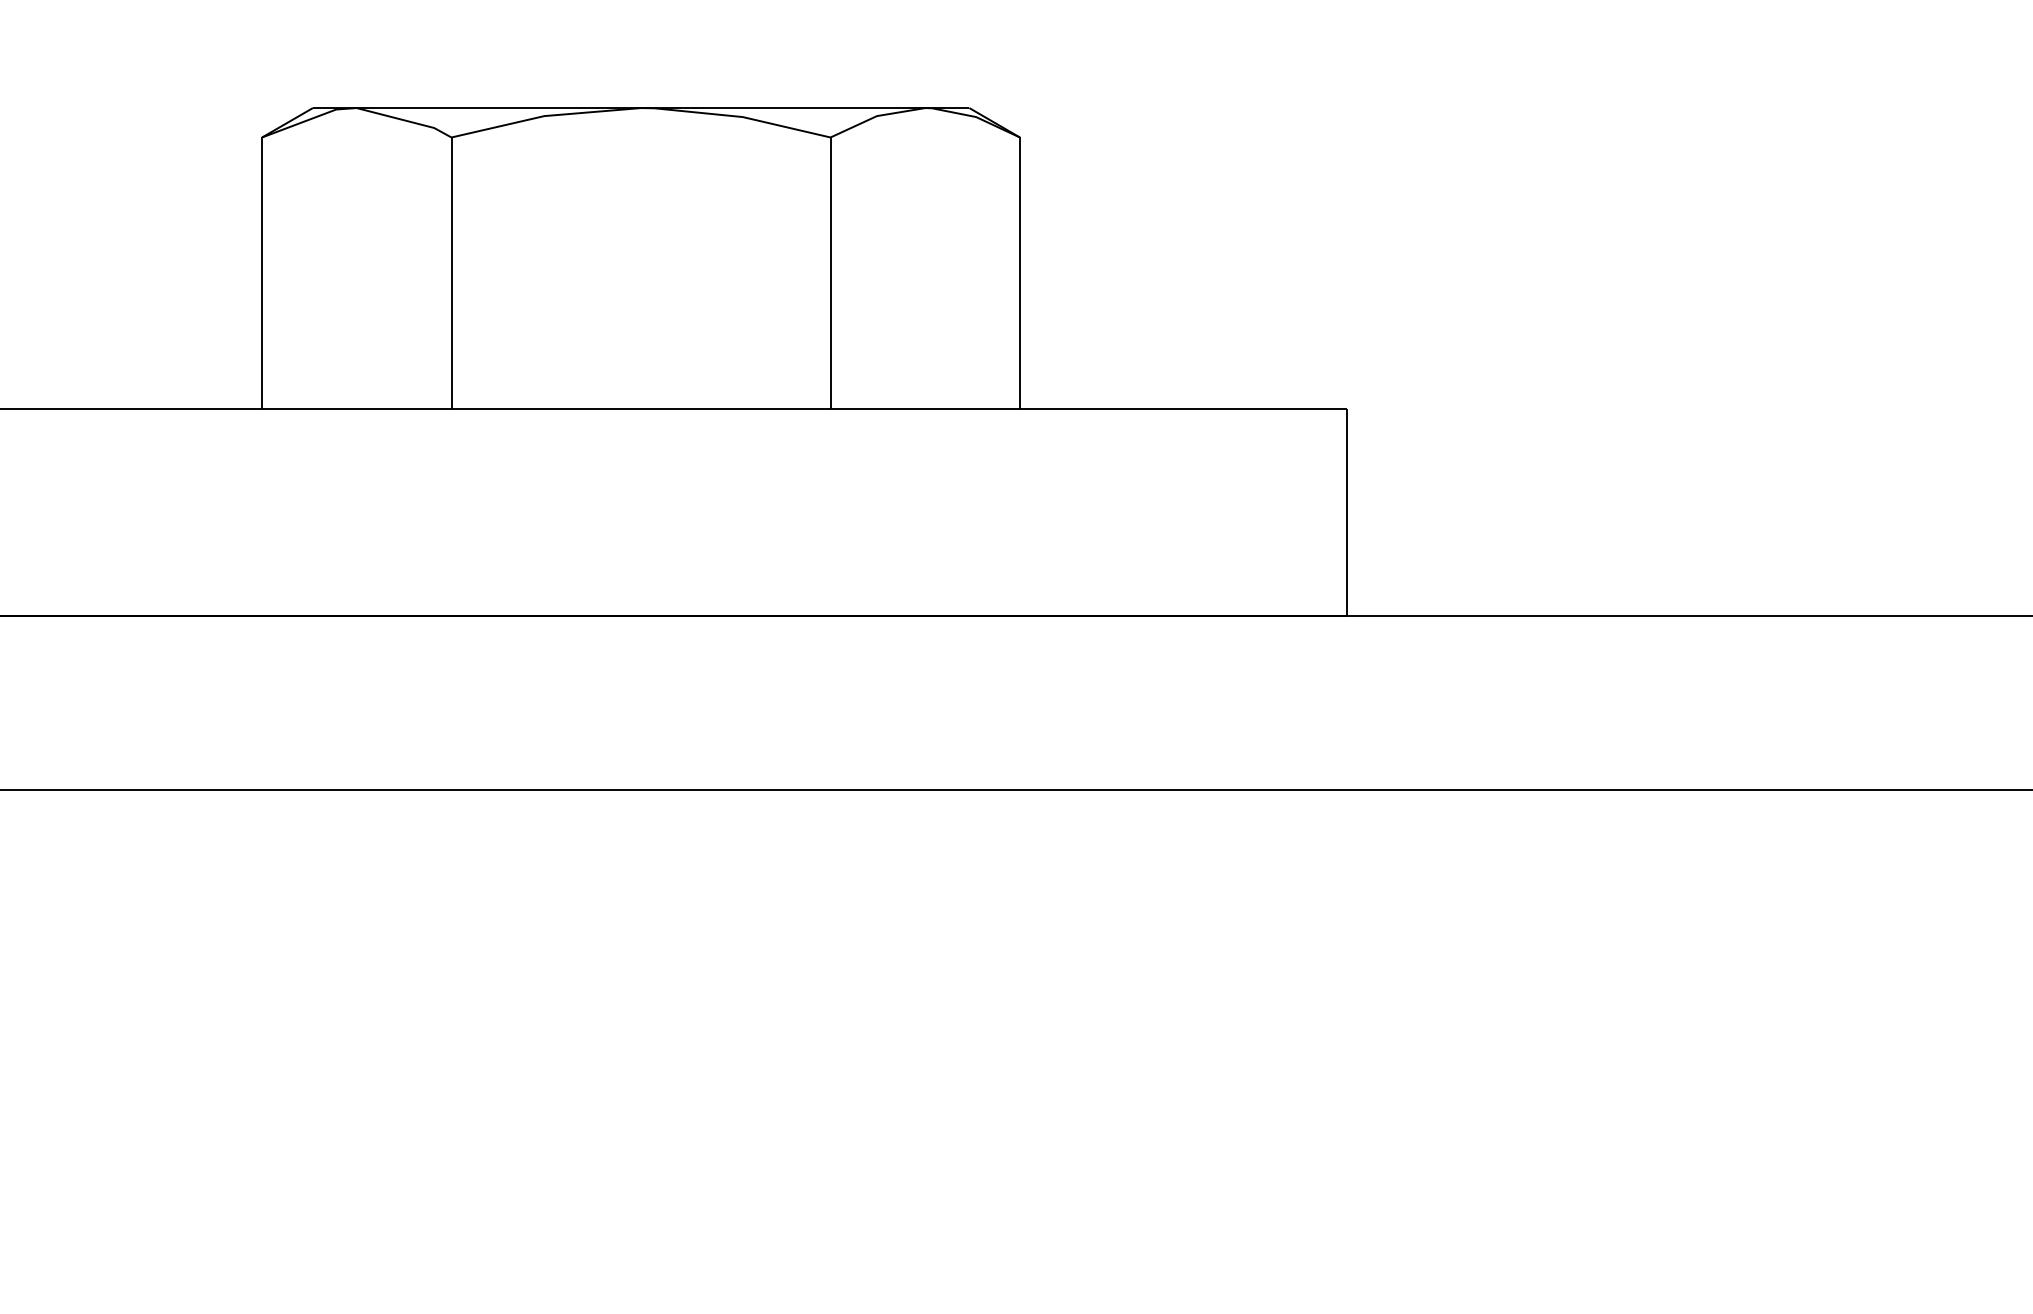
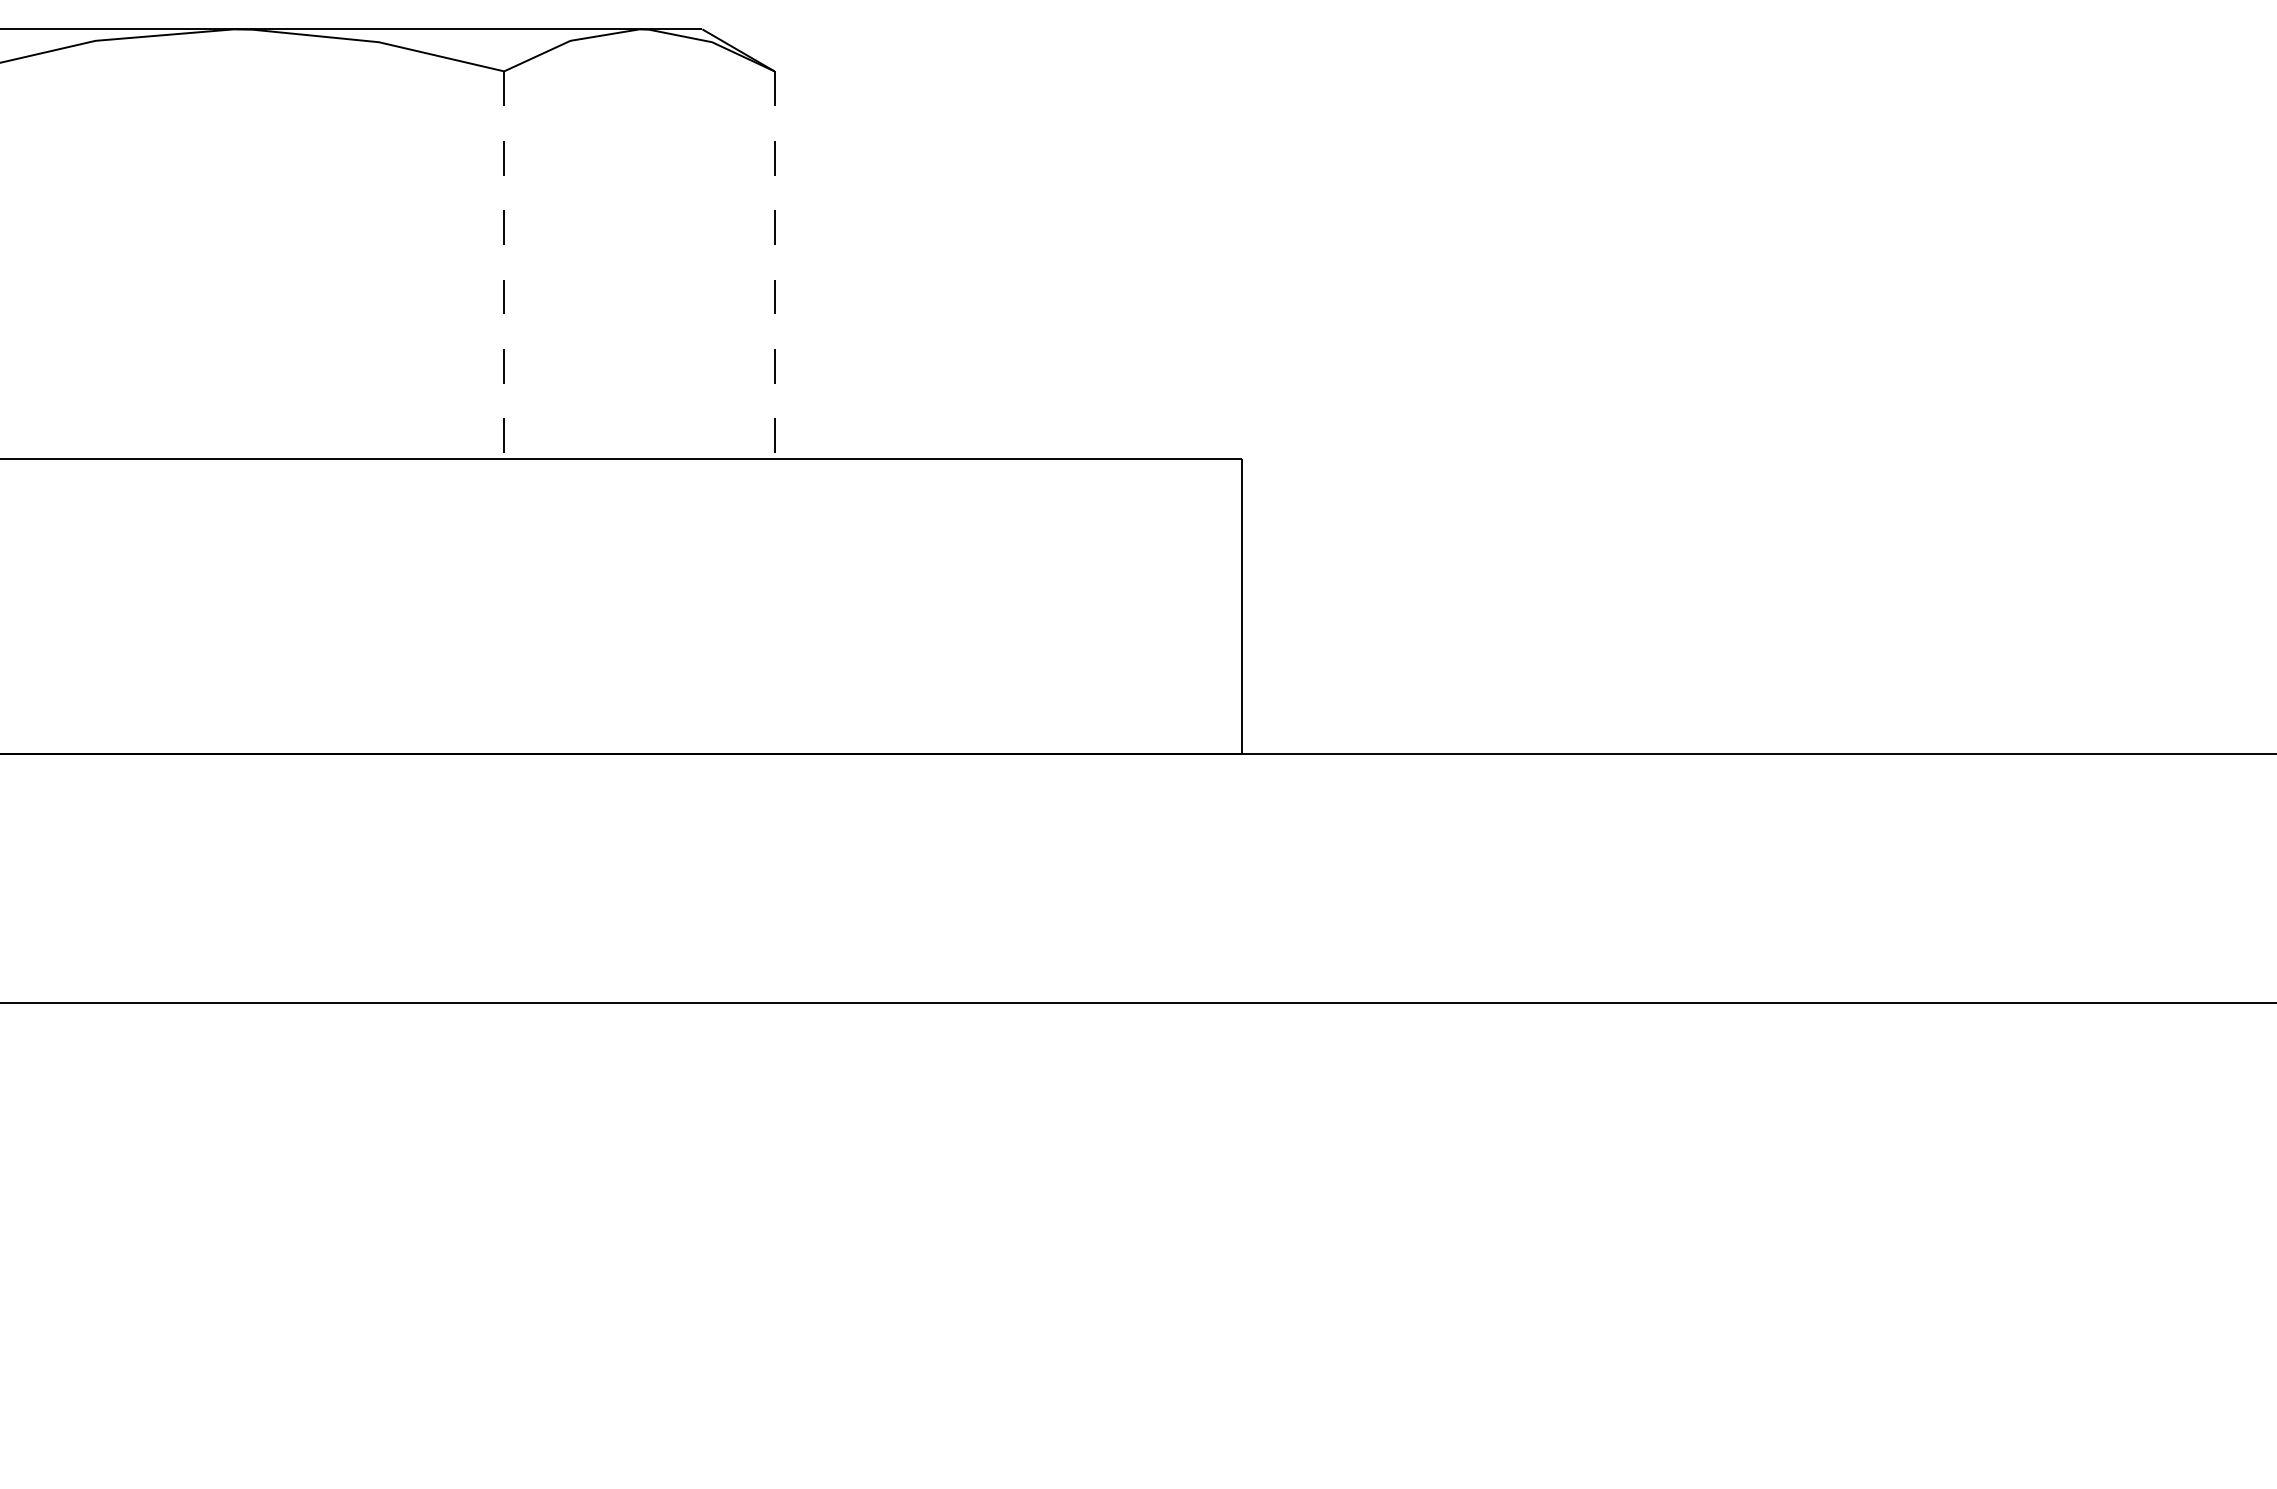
line: (830, 273) -> (504, 265), solid -> dashed
line: (1019, 273) -> (773, 265), solid -> dashed

